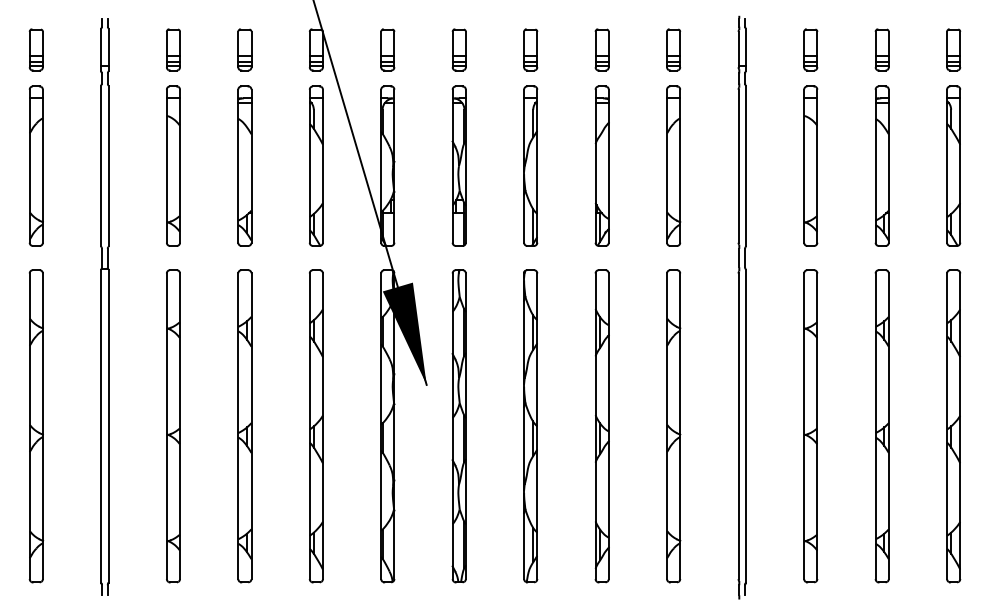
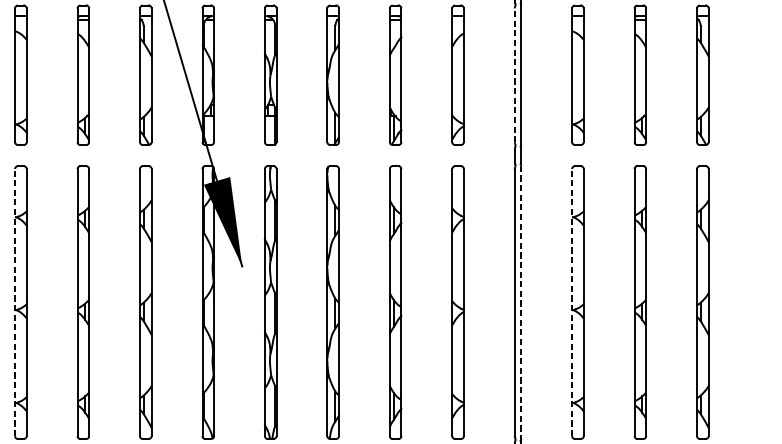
line: (738, 166) -> (514, 75), solid -> dashed
line: (166, 426) -> (14, 302), solid -> dashed
line: (745, 426) -> (520, 302), solid -> dashed
line: (804, 426) -> (572, 302), solid -> dashed

